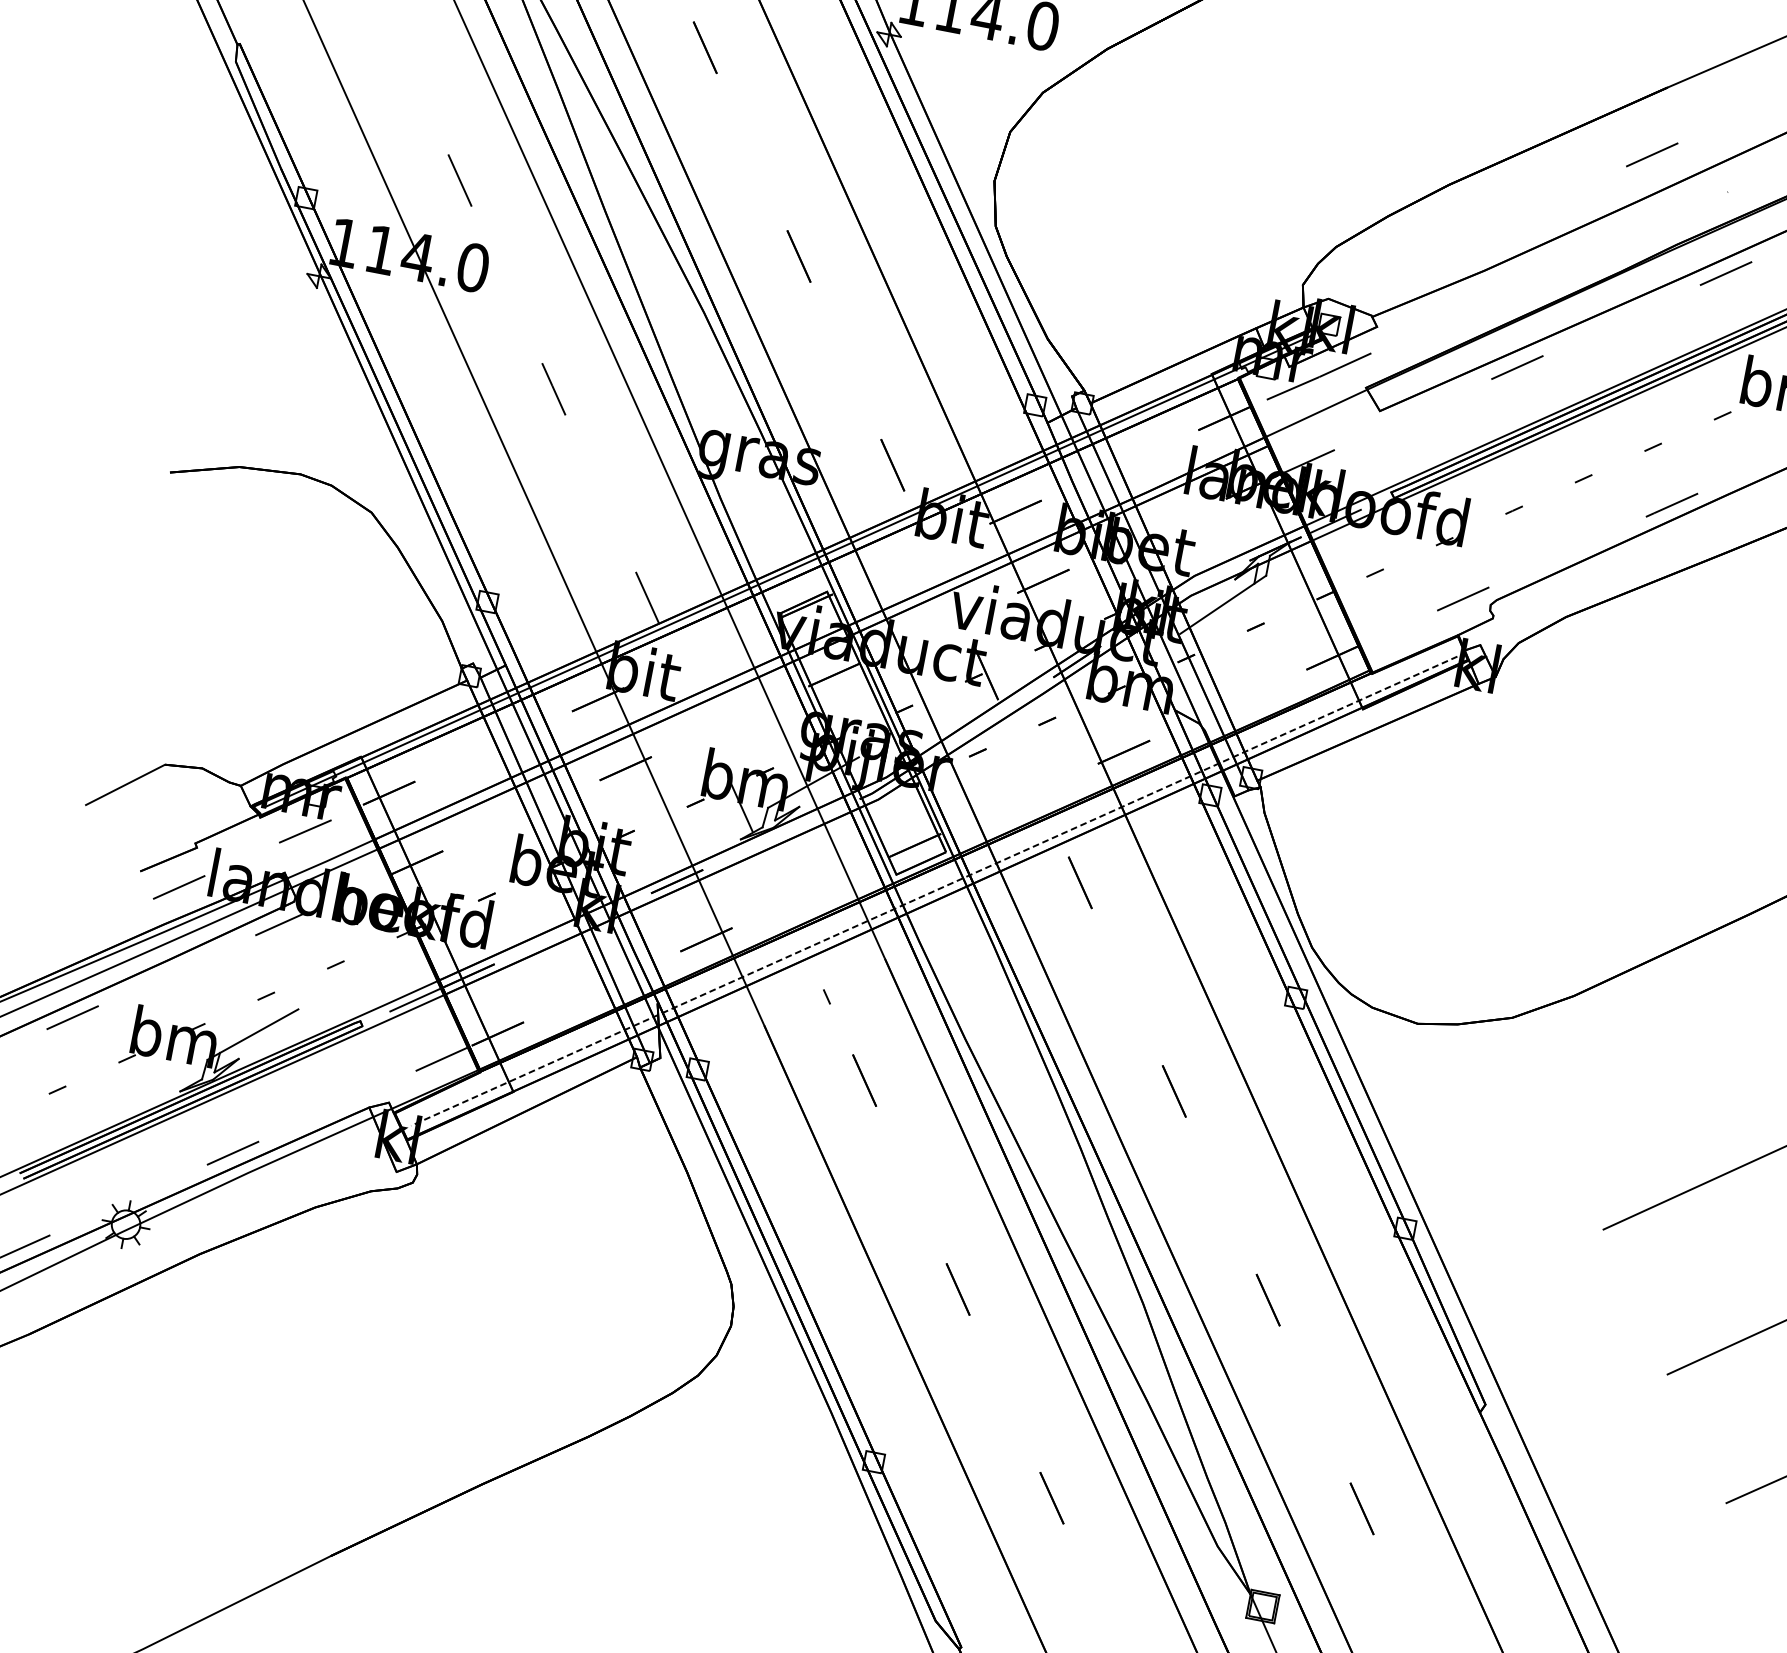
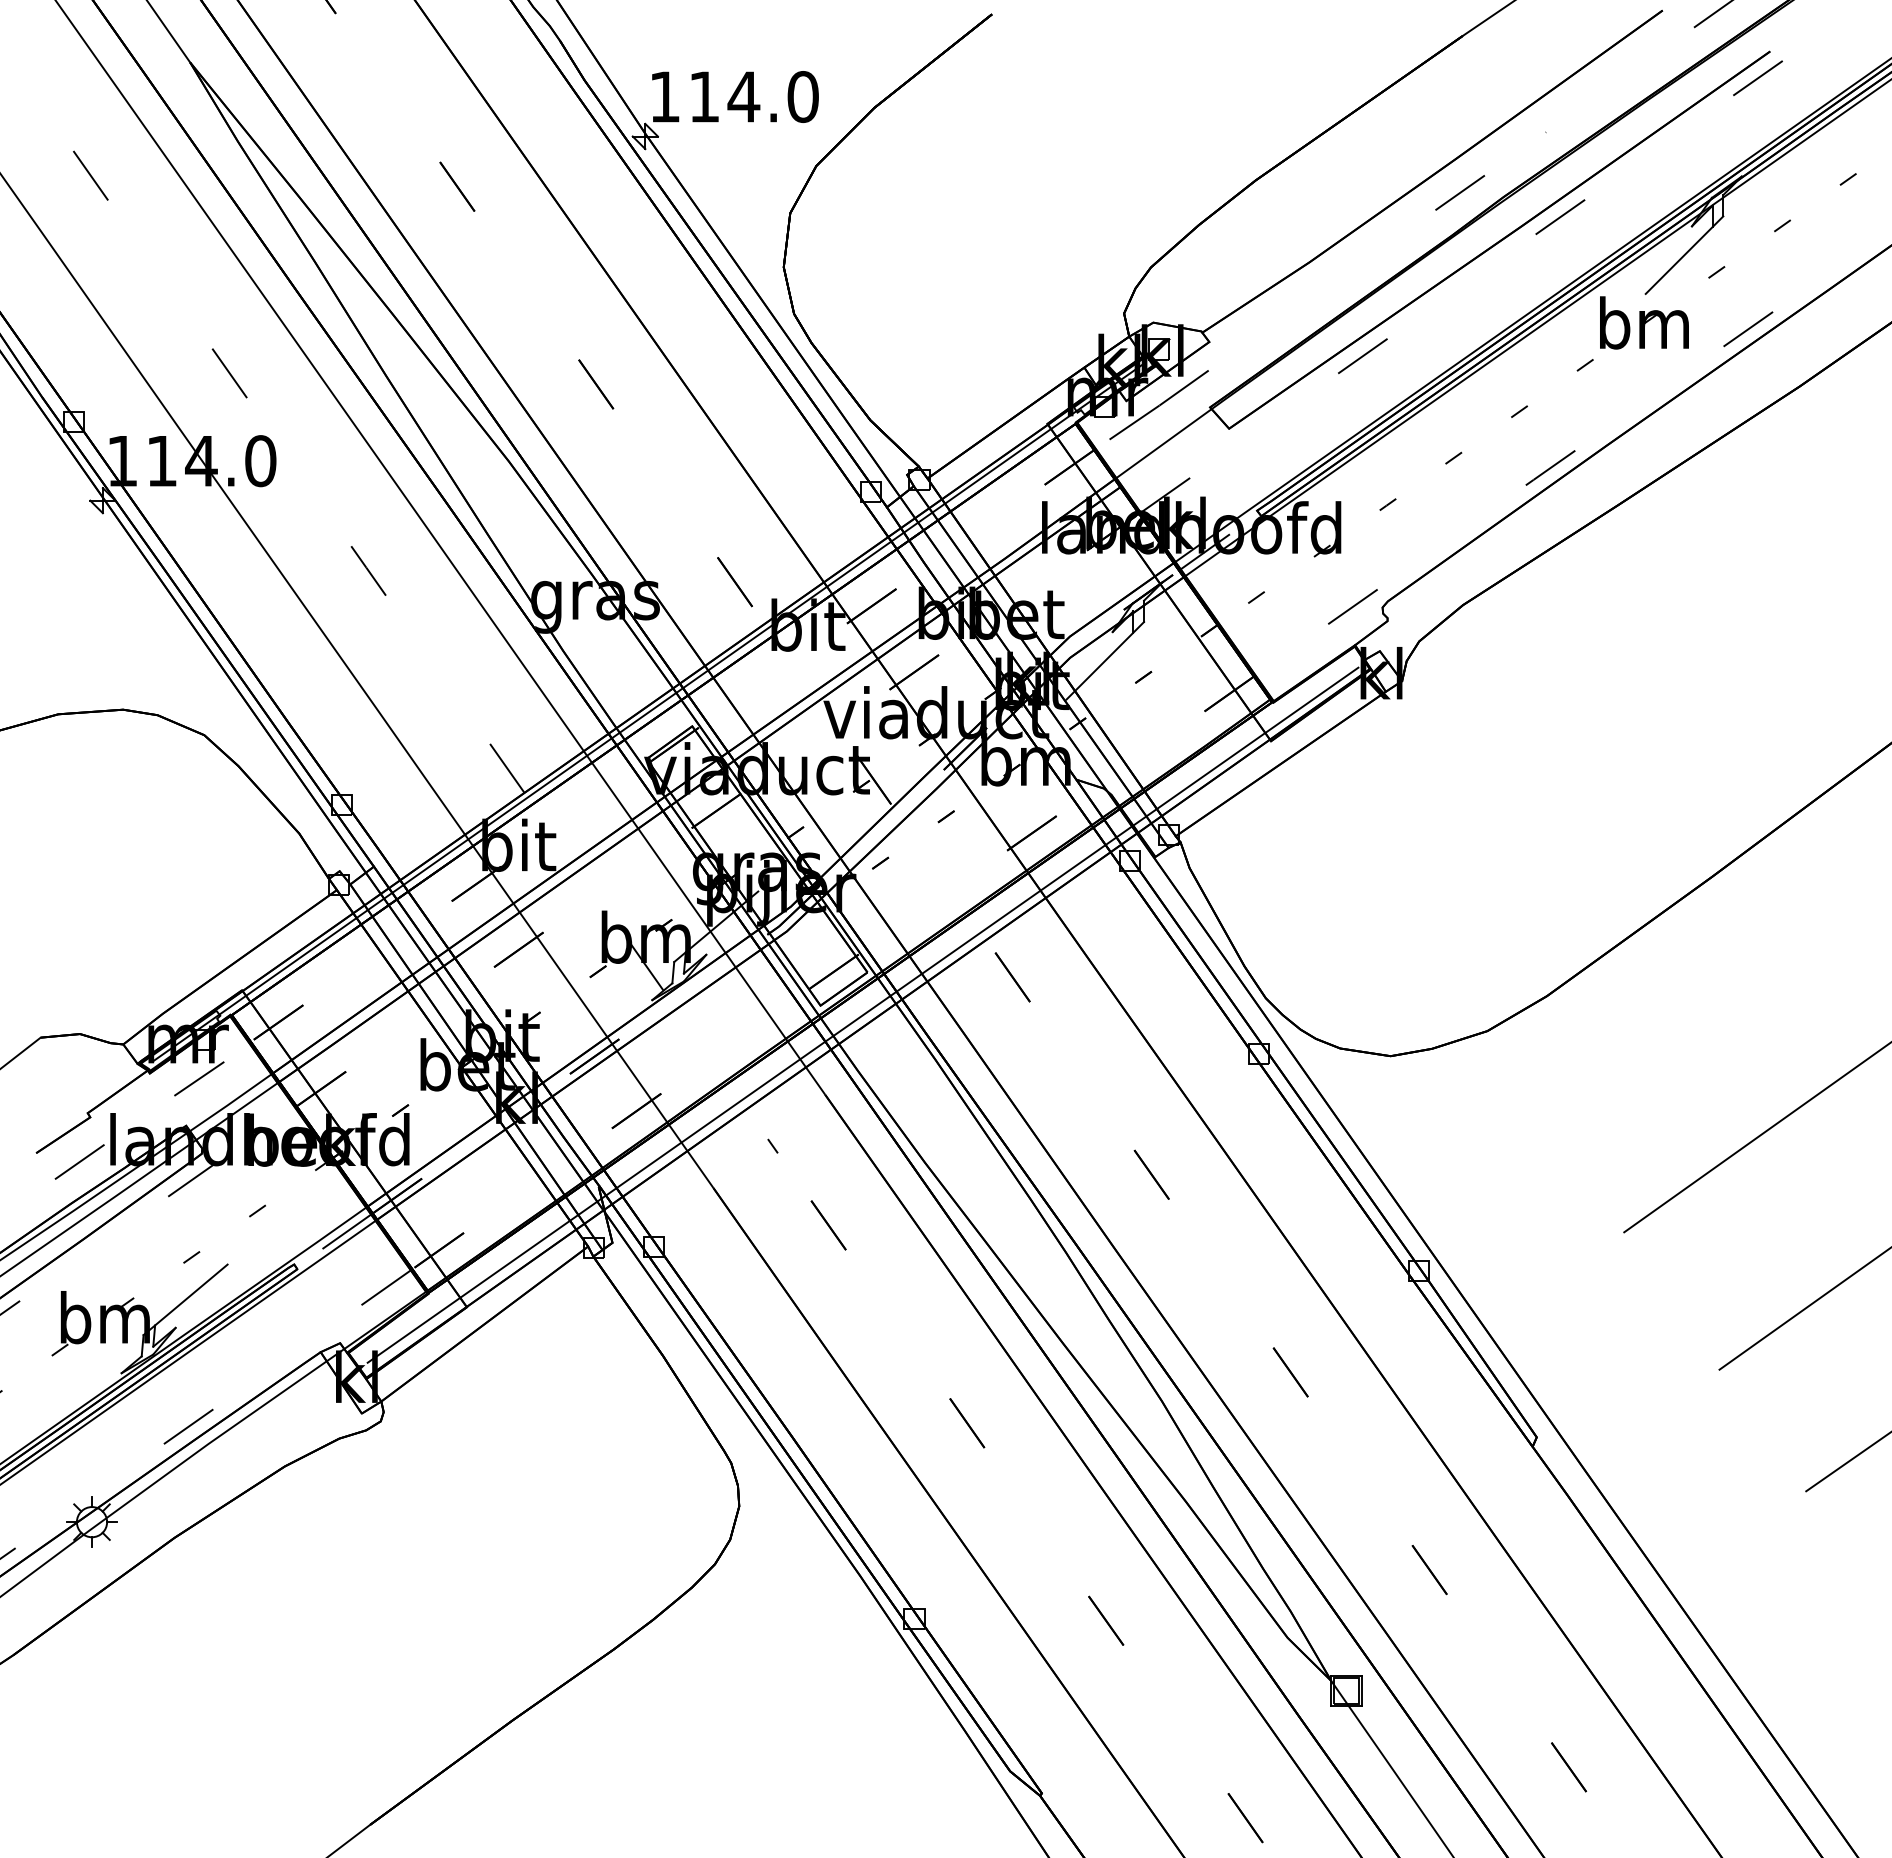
line: (1652, 154) -> (1460, 192), moved
line: (933, 891) -> (862, 1015), dashed -> solid

